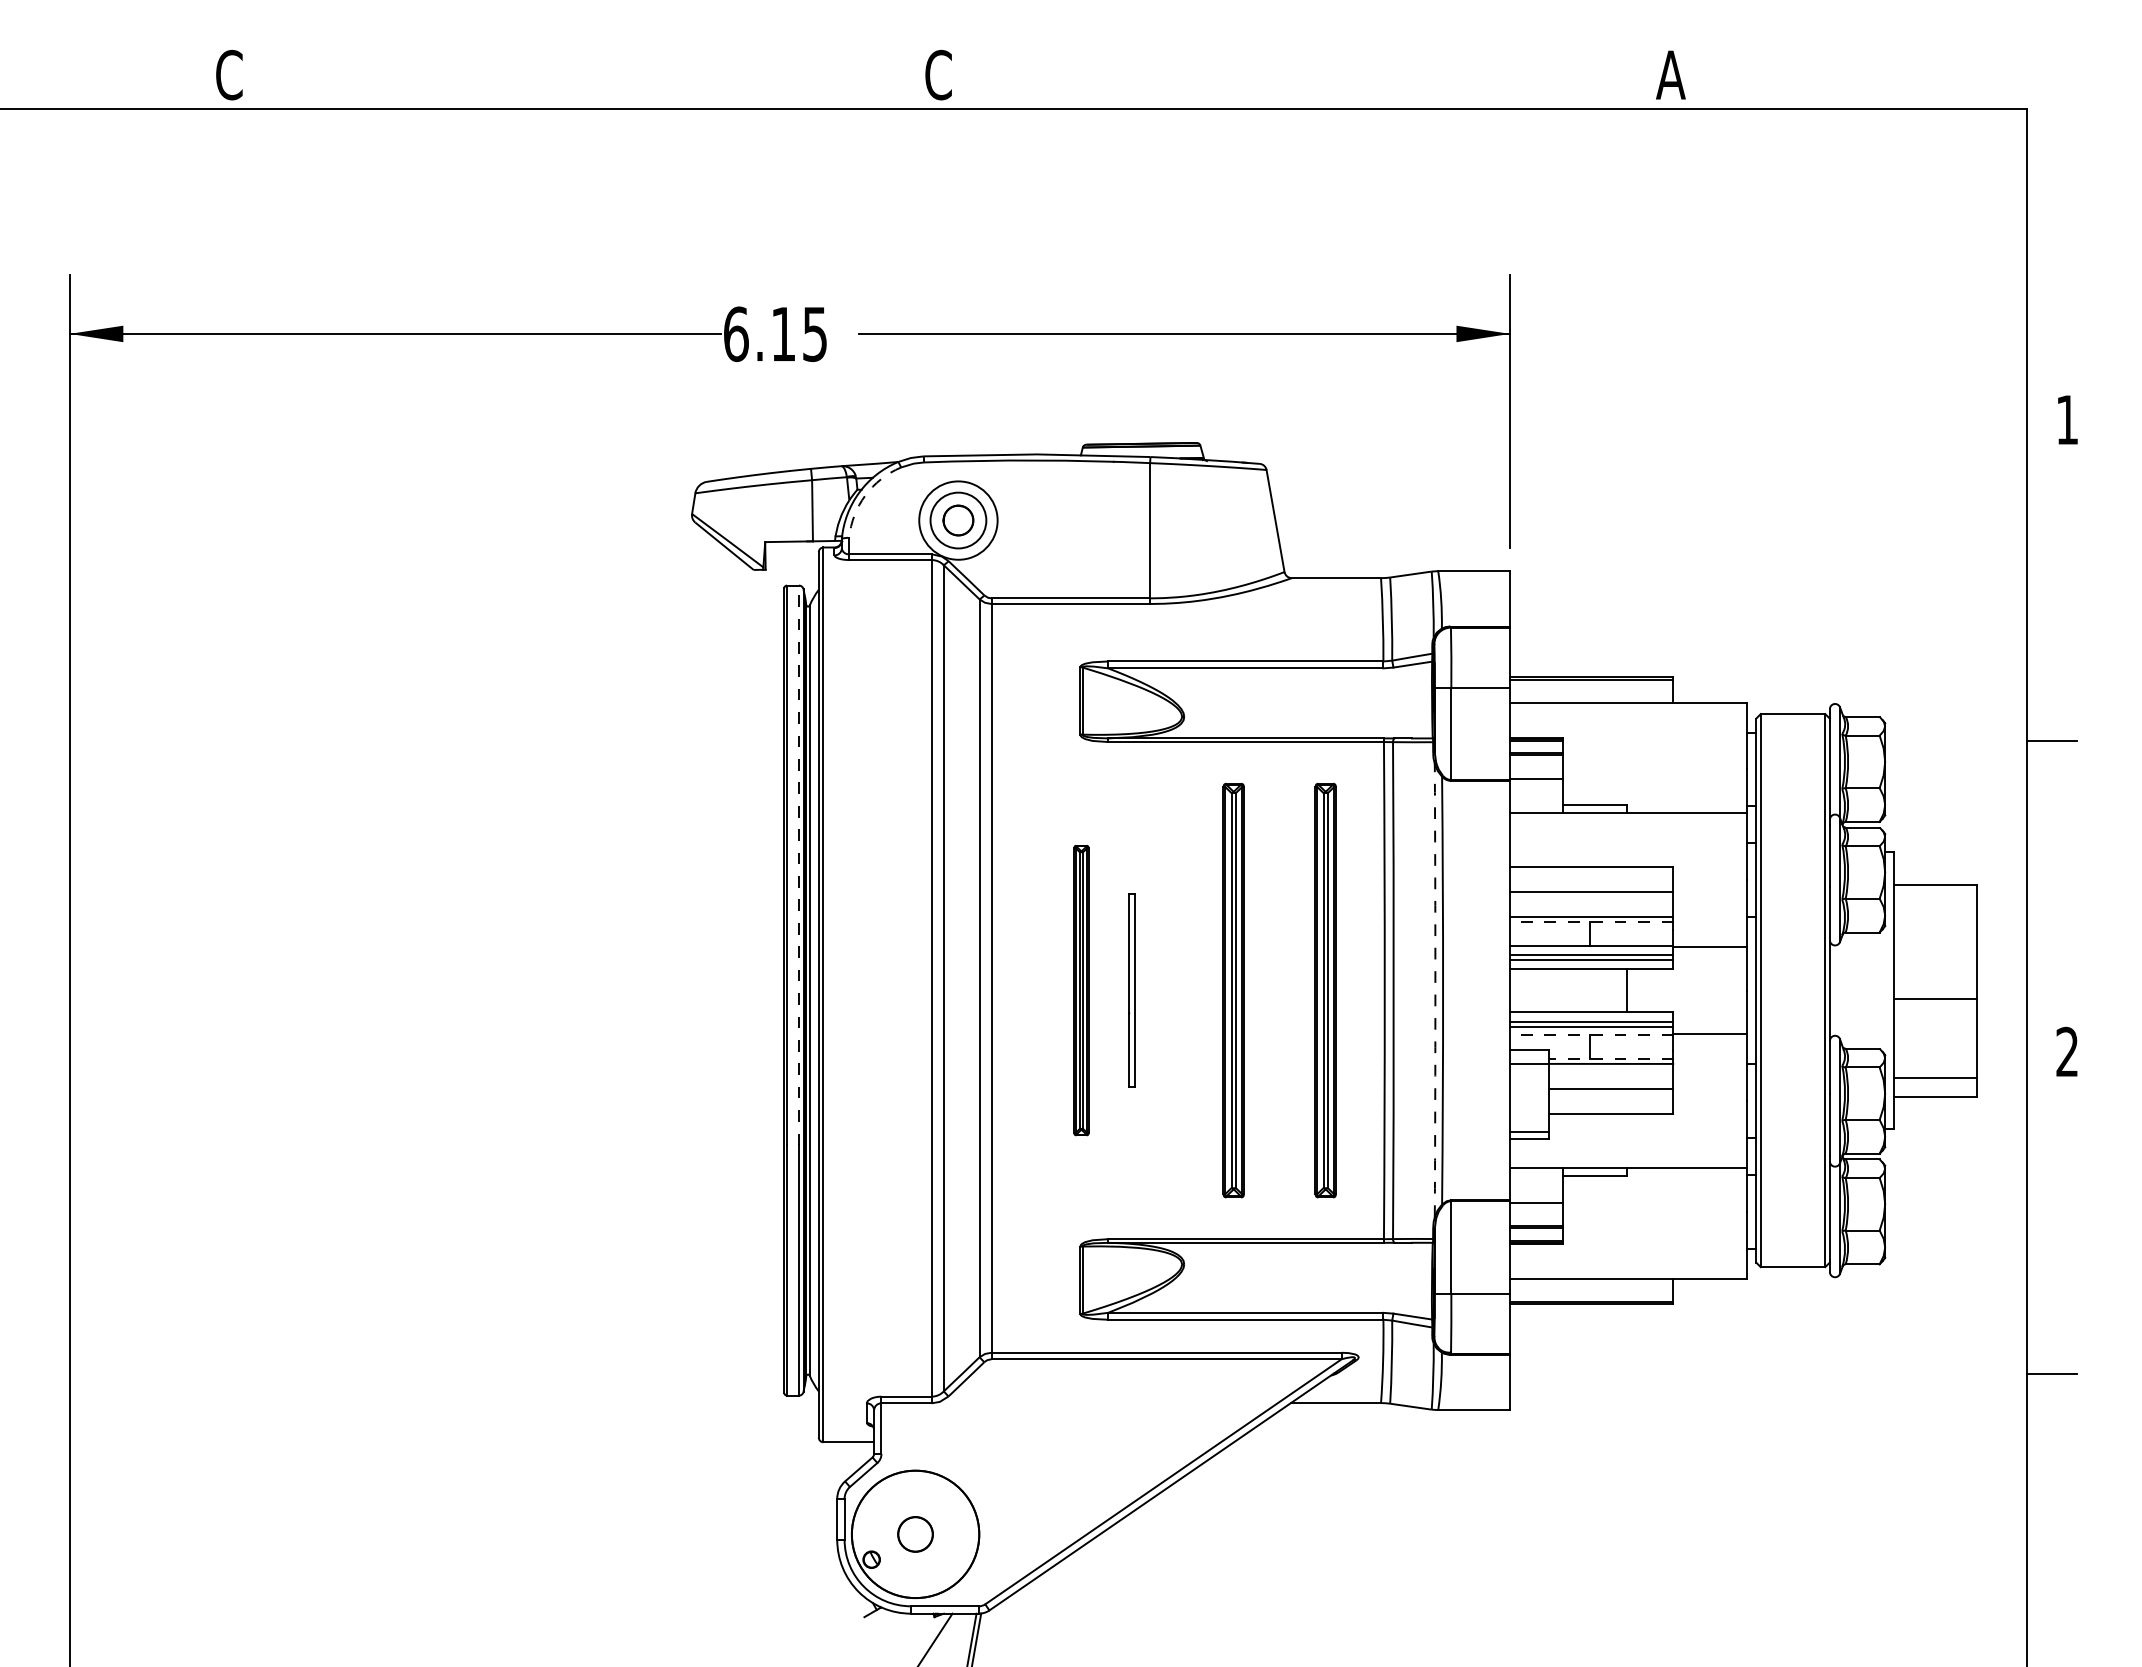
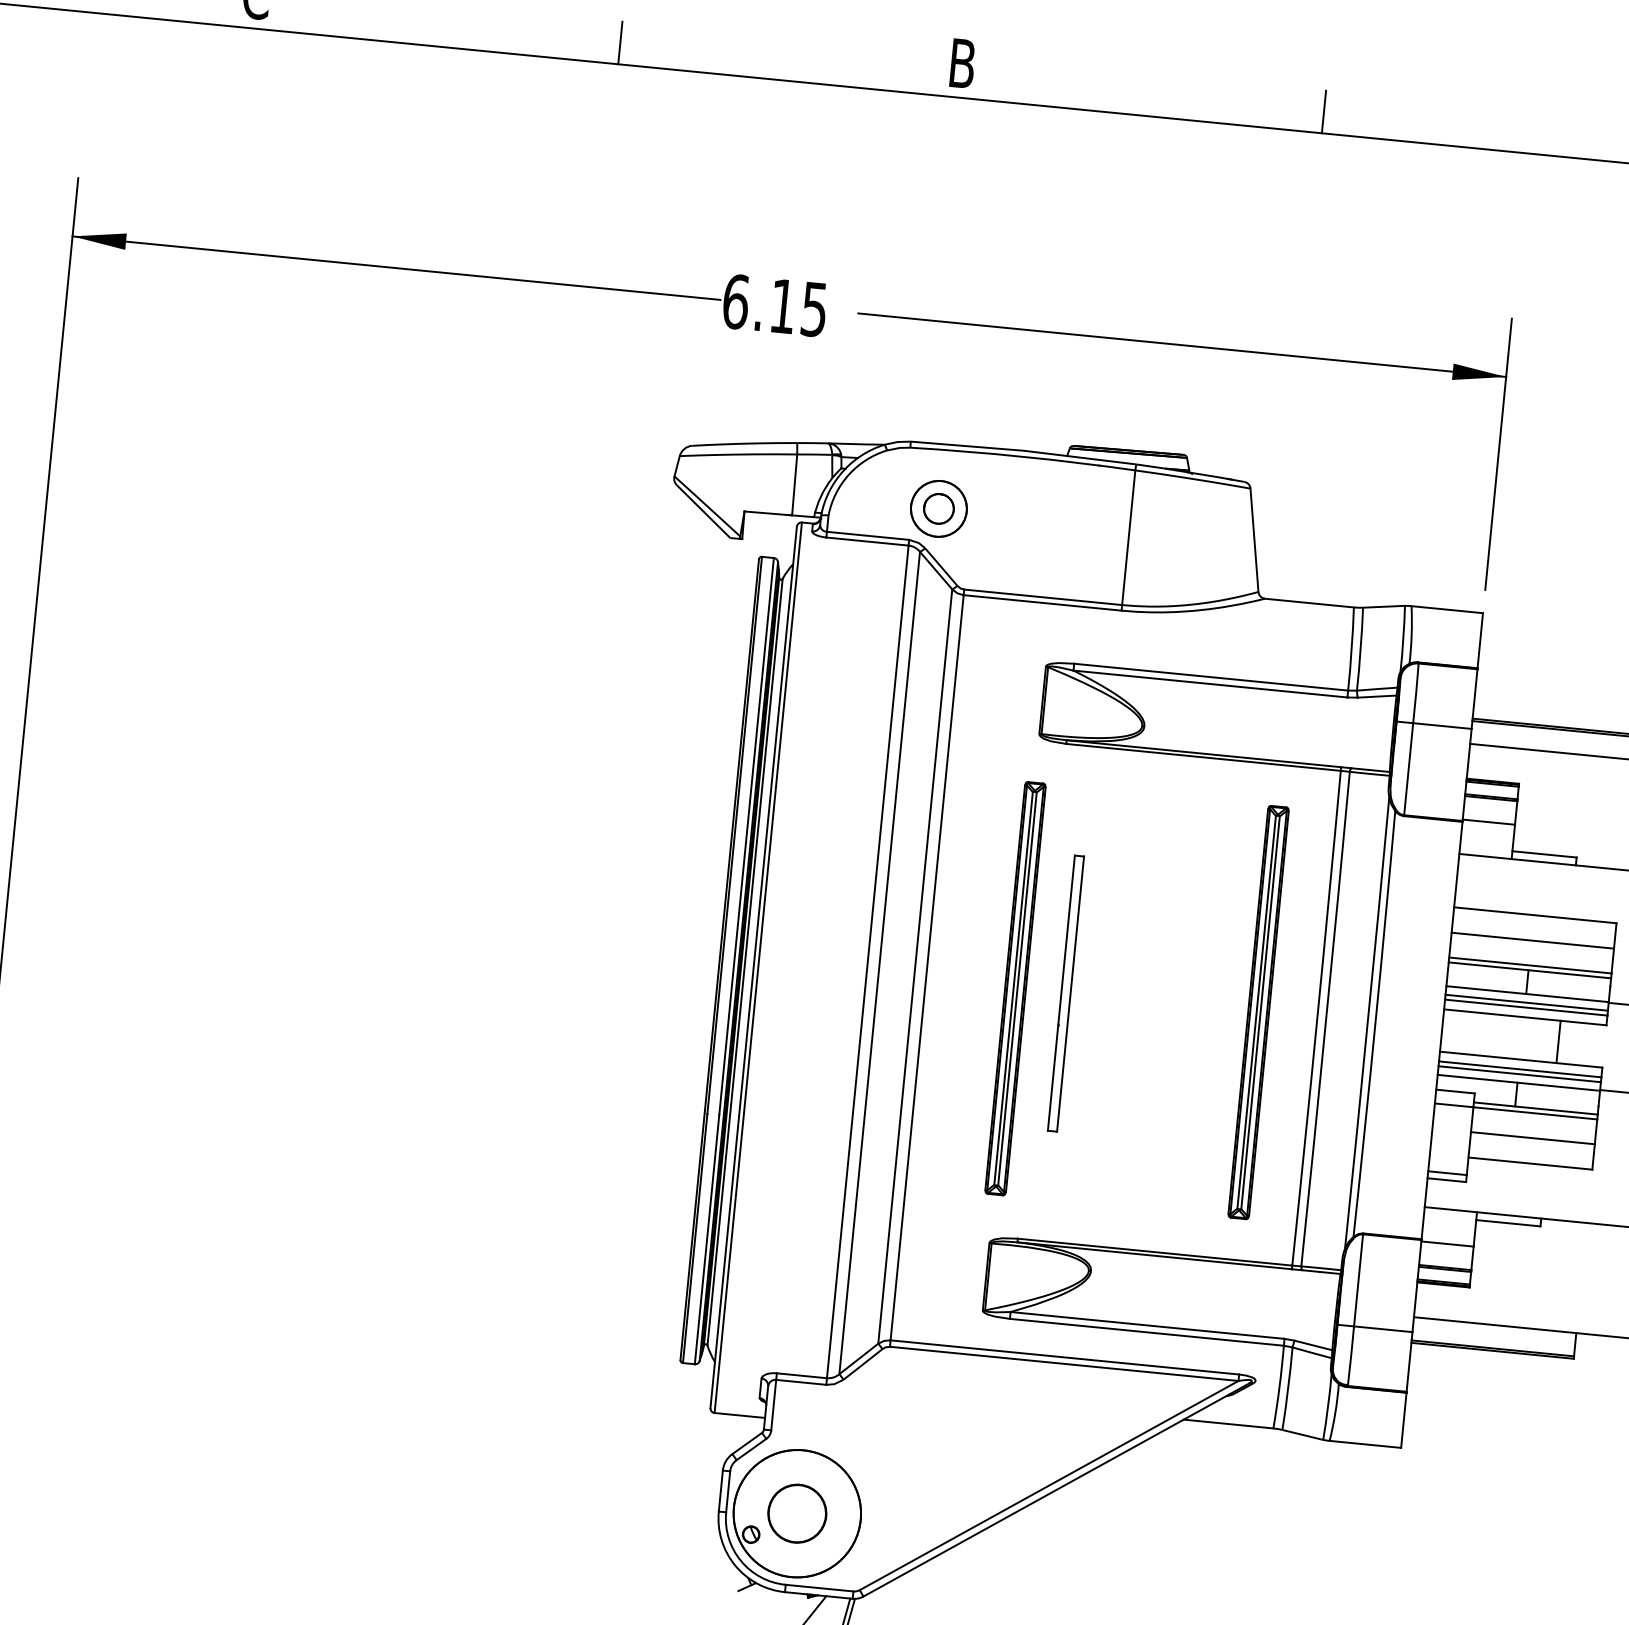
text: (938, 74) -> (962, 63), C -> B
line: (595, 87) -> (619, 42), added
line: (1302, 87) -> (1323, 111), added
arc: (865, 495) -> (848, 474), dashed -> solid
circle: (958, 520) -> (938, 508), size x0.71
line: (798, 865) -> (746, 836), dashed -> solid
line: (1591, 922) -> (1529, 970), dashed -> solid
part: (1081, 990) -> (1015, 988), size x1.43
part: (1131, 990) -> (1065, 993), size x1.43
part: (1233, 990) -> (1166, 1003), removed
arc: (1435, 990) -> (1367, 1023), dashed -> solid
line: (1591, 1035) -> (1518, 1083), dashed -> solid
line: (1610, 1059) -> (1535, 1108), dashed -> solid
circle: (915, 1534) -> (797, 1513), size x1.67

